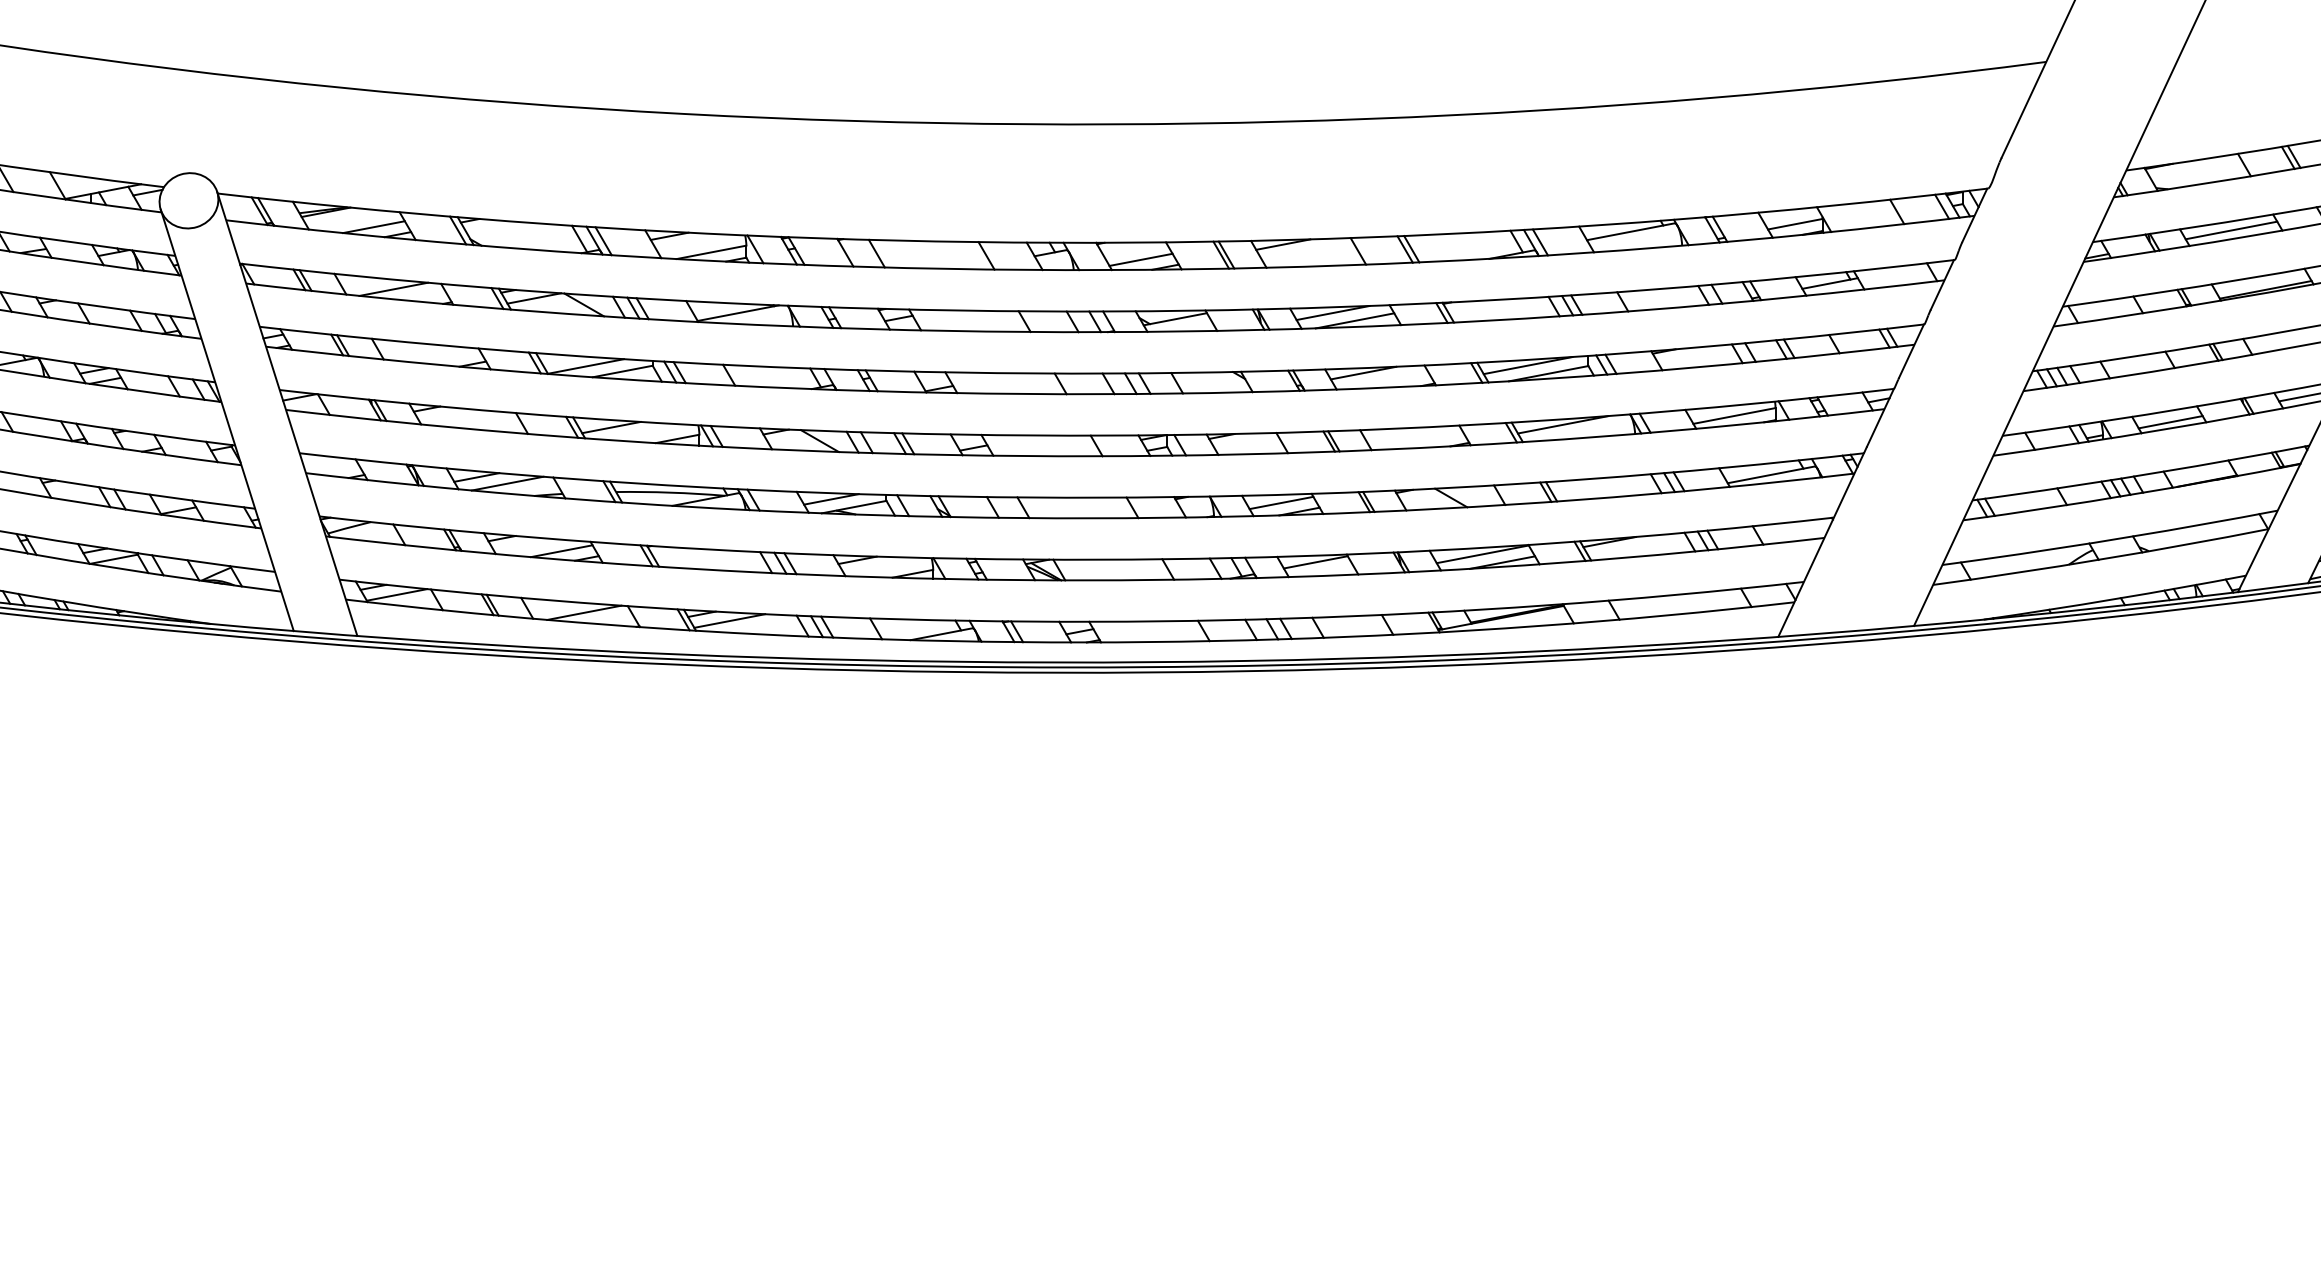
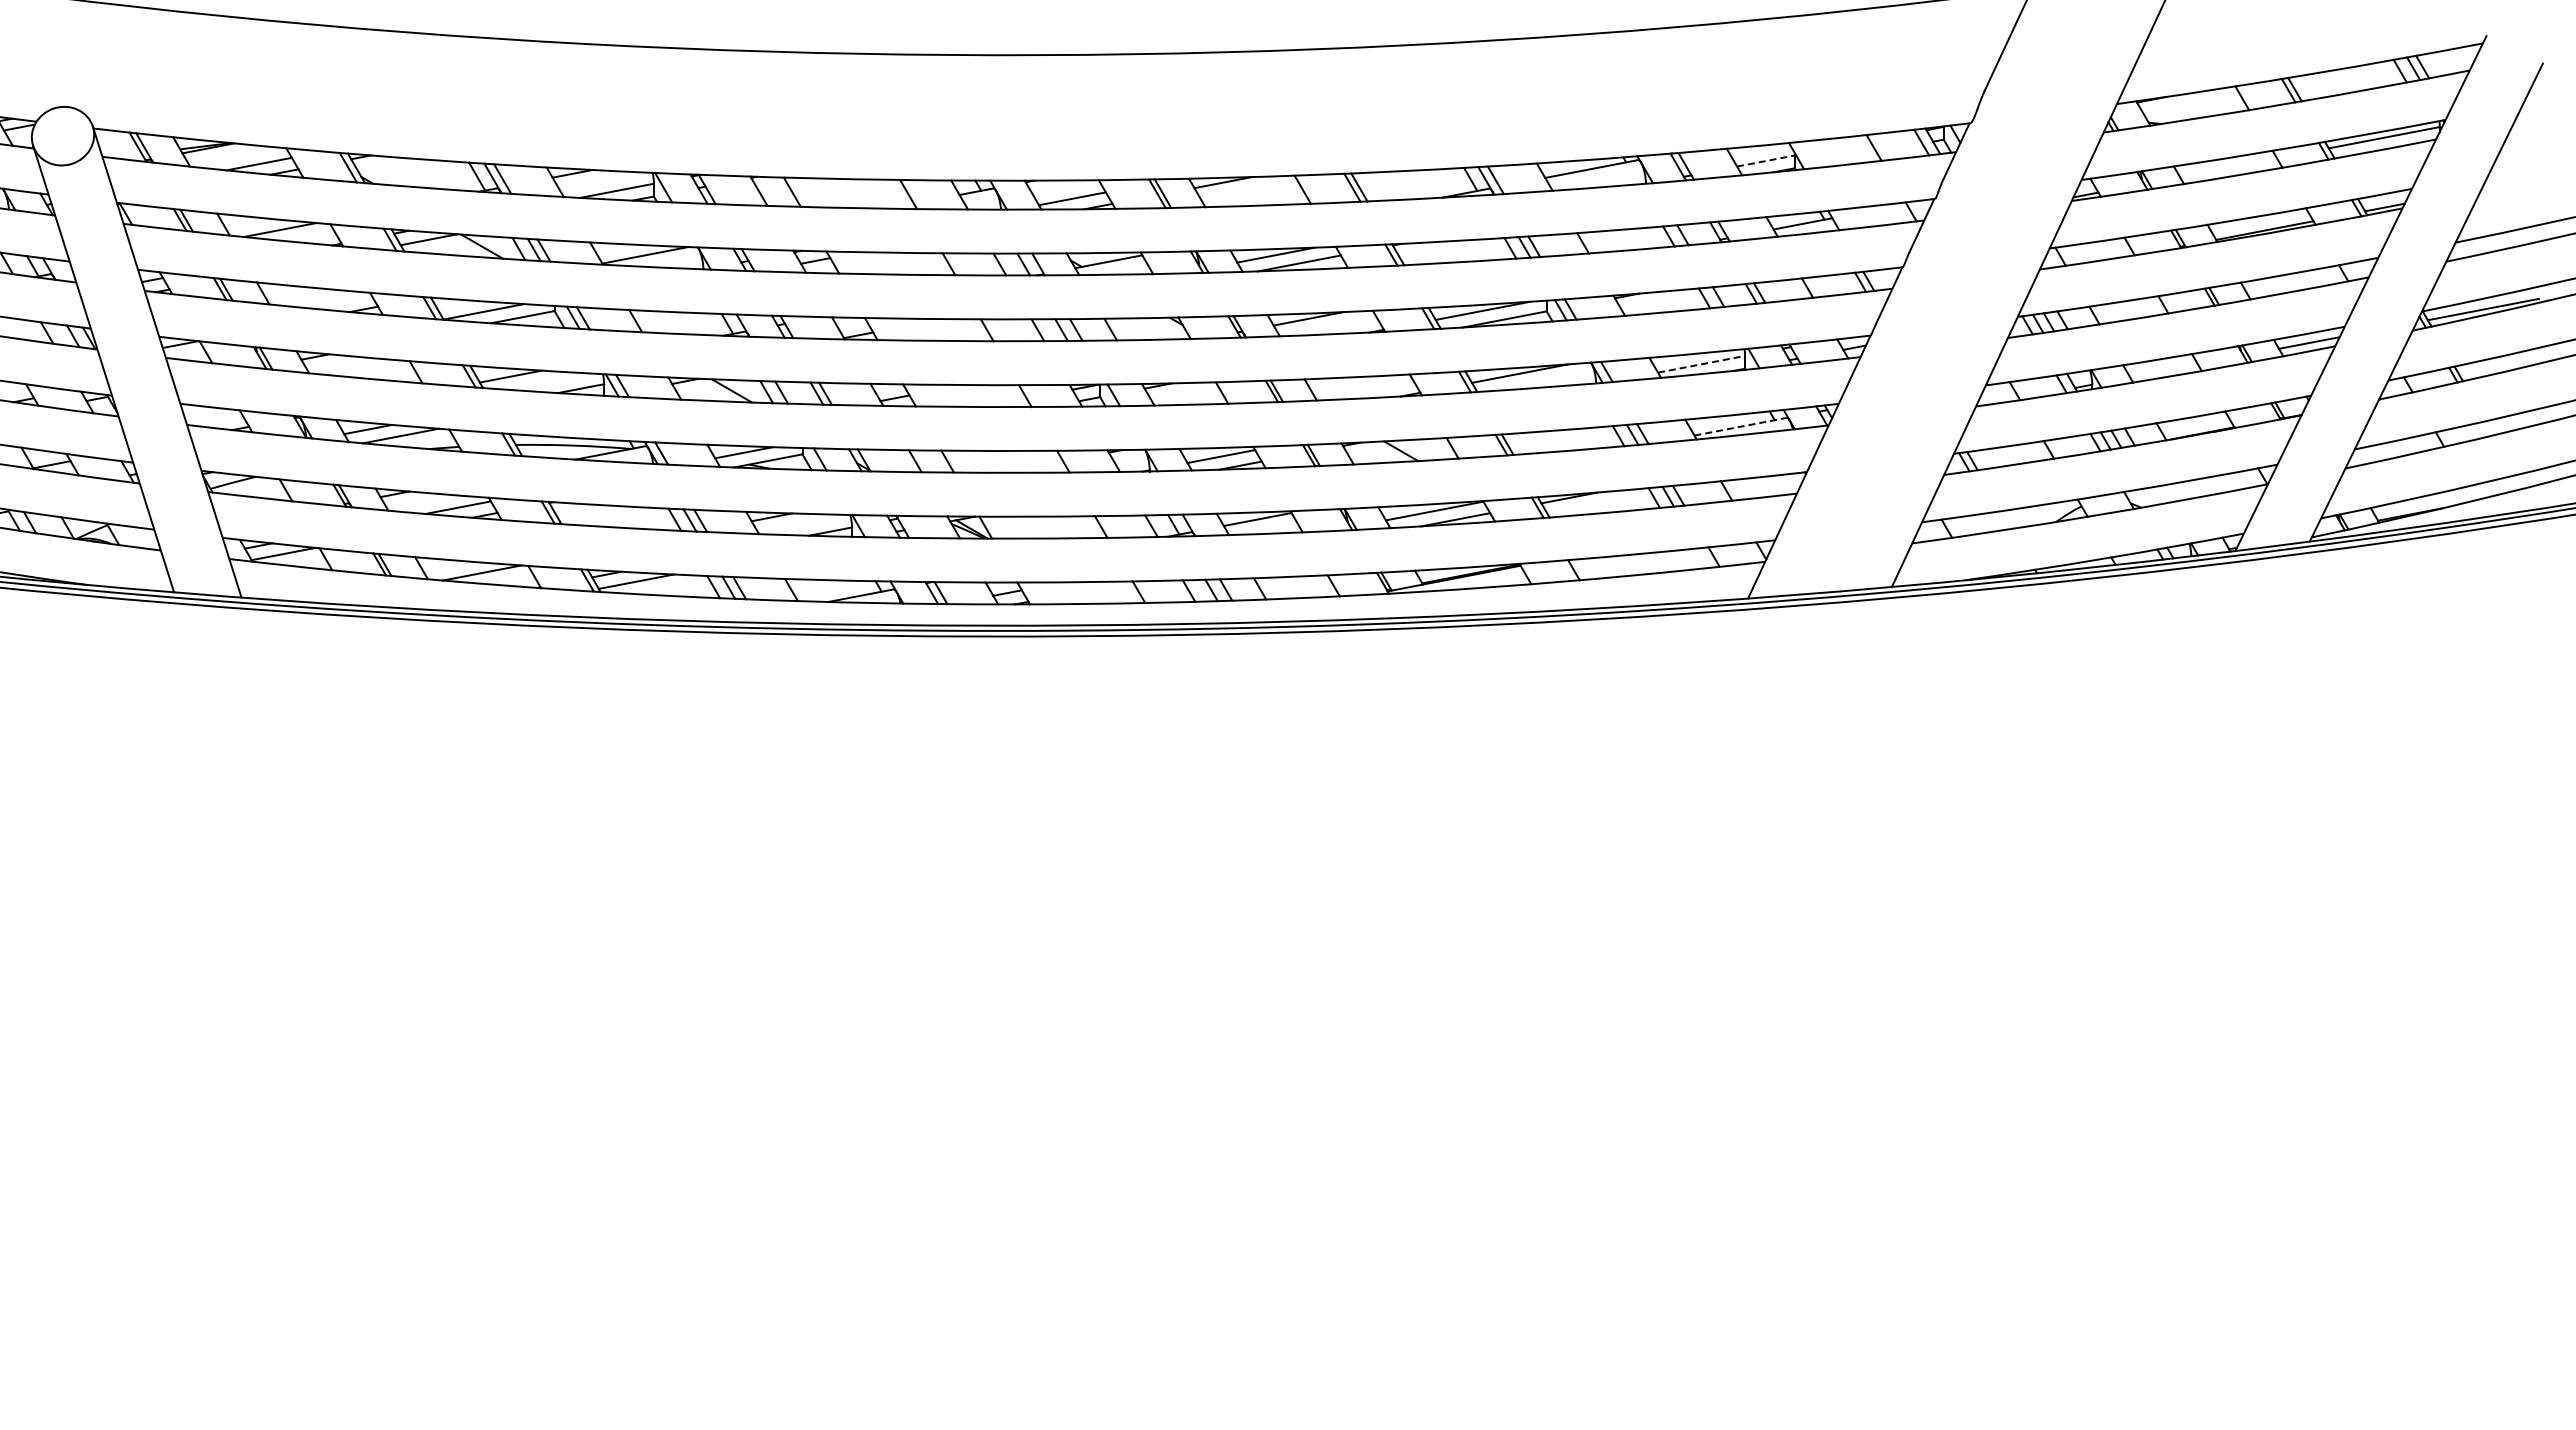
line: (1795, 223) -> (1766, 160), solid -> dashed
line: (2231, 230) -> (2228, 167), removed
line: (1735, 416) -> (1702, 364), solid -> dashed
line: (2170, 421) -> (2163, 370), removed
line: (1771, 474) -> (1740, 426), solid -> dashed

